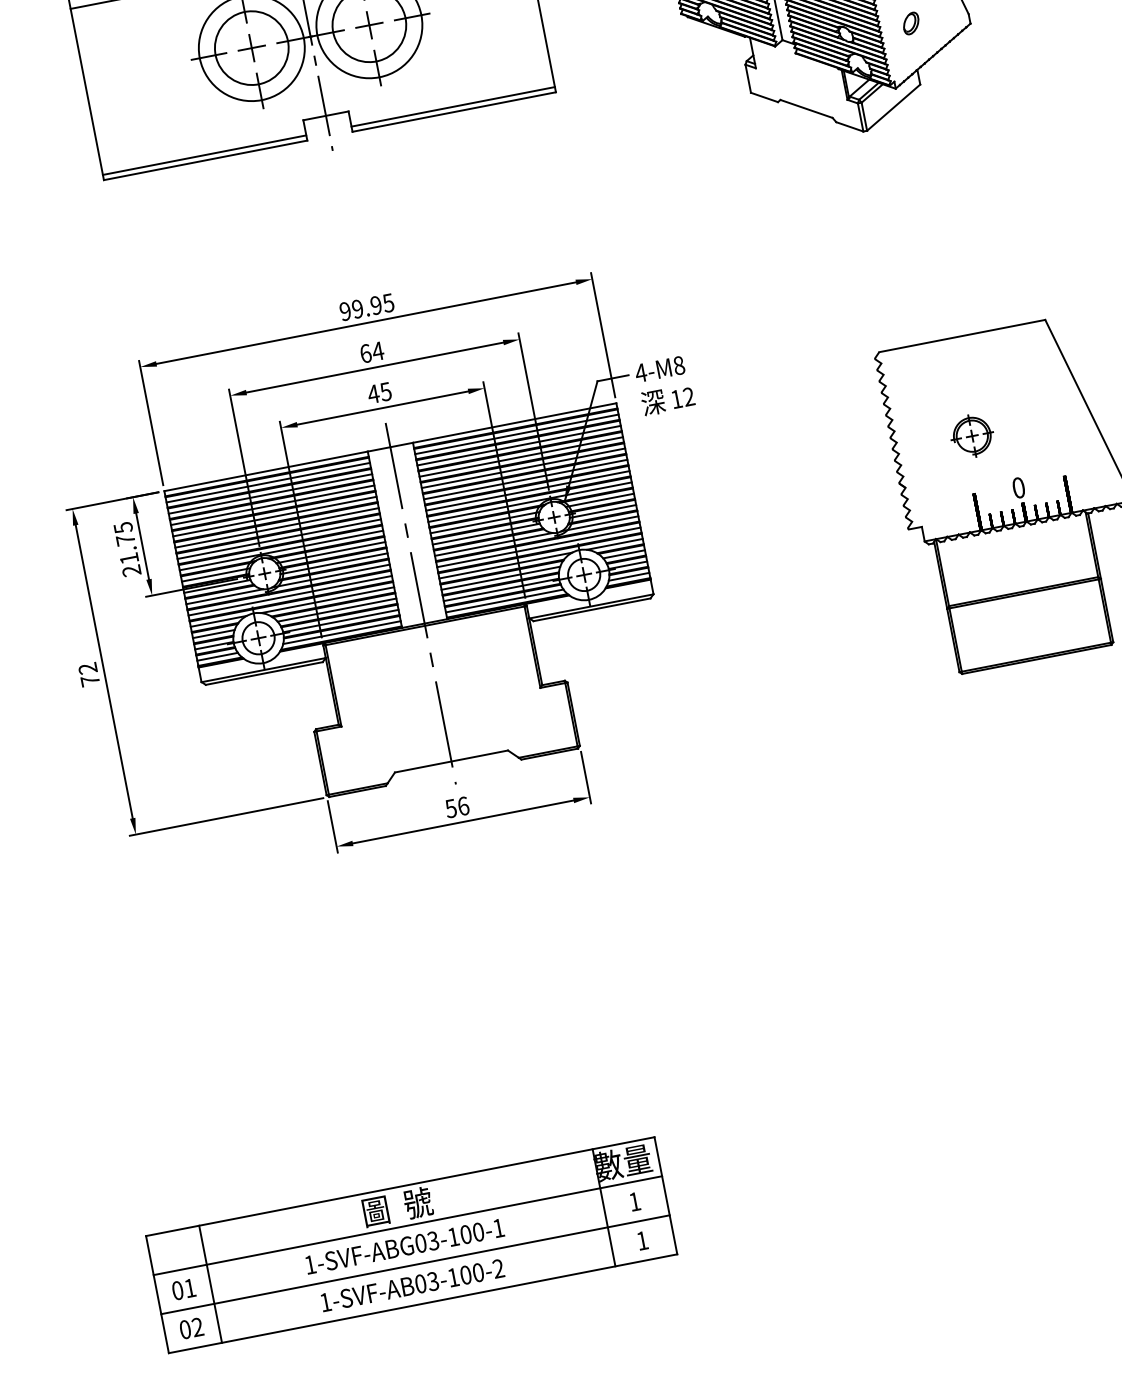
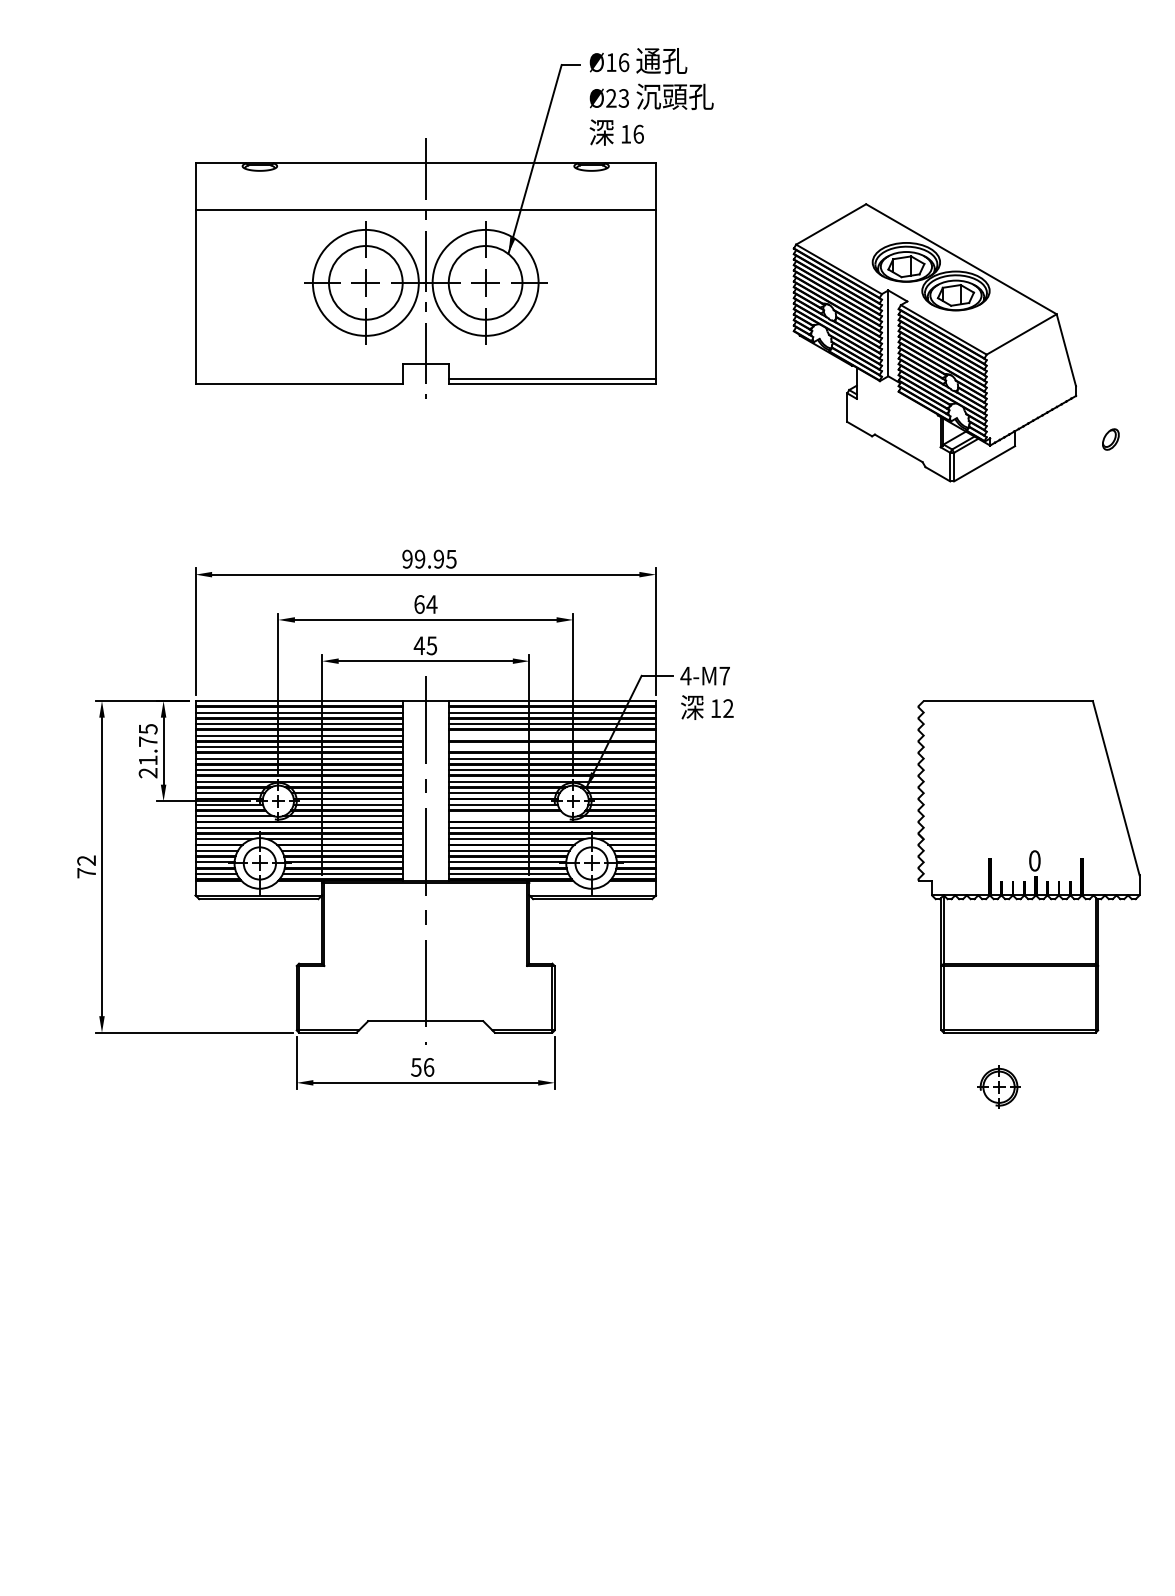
part: (910, 23) -> (1110, 439), moved
line: (203, 154) -> (298, 378), removed
text: (678, 365) -> (724, 675), 4-M8 -> 4-M7
part: (971, 435) -> (998, 1086), moved
line: (520, 457) -> (551, 735), removed
line: (522, 468) -> (551, 747), removed
line: (493, 544) -> (508, 816), removed
part: (410, 1245) -> (293, 1488), removed

